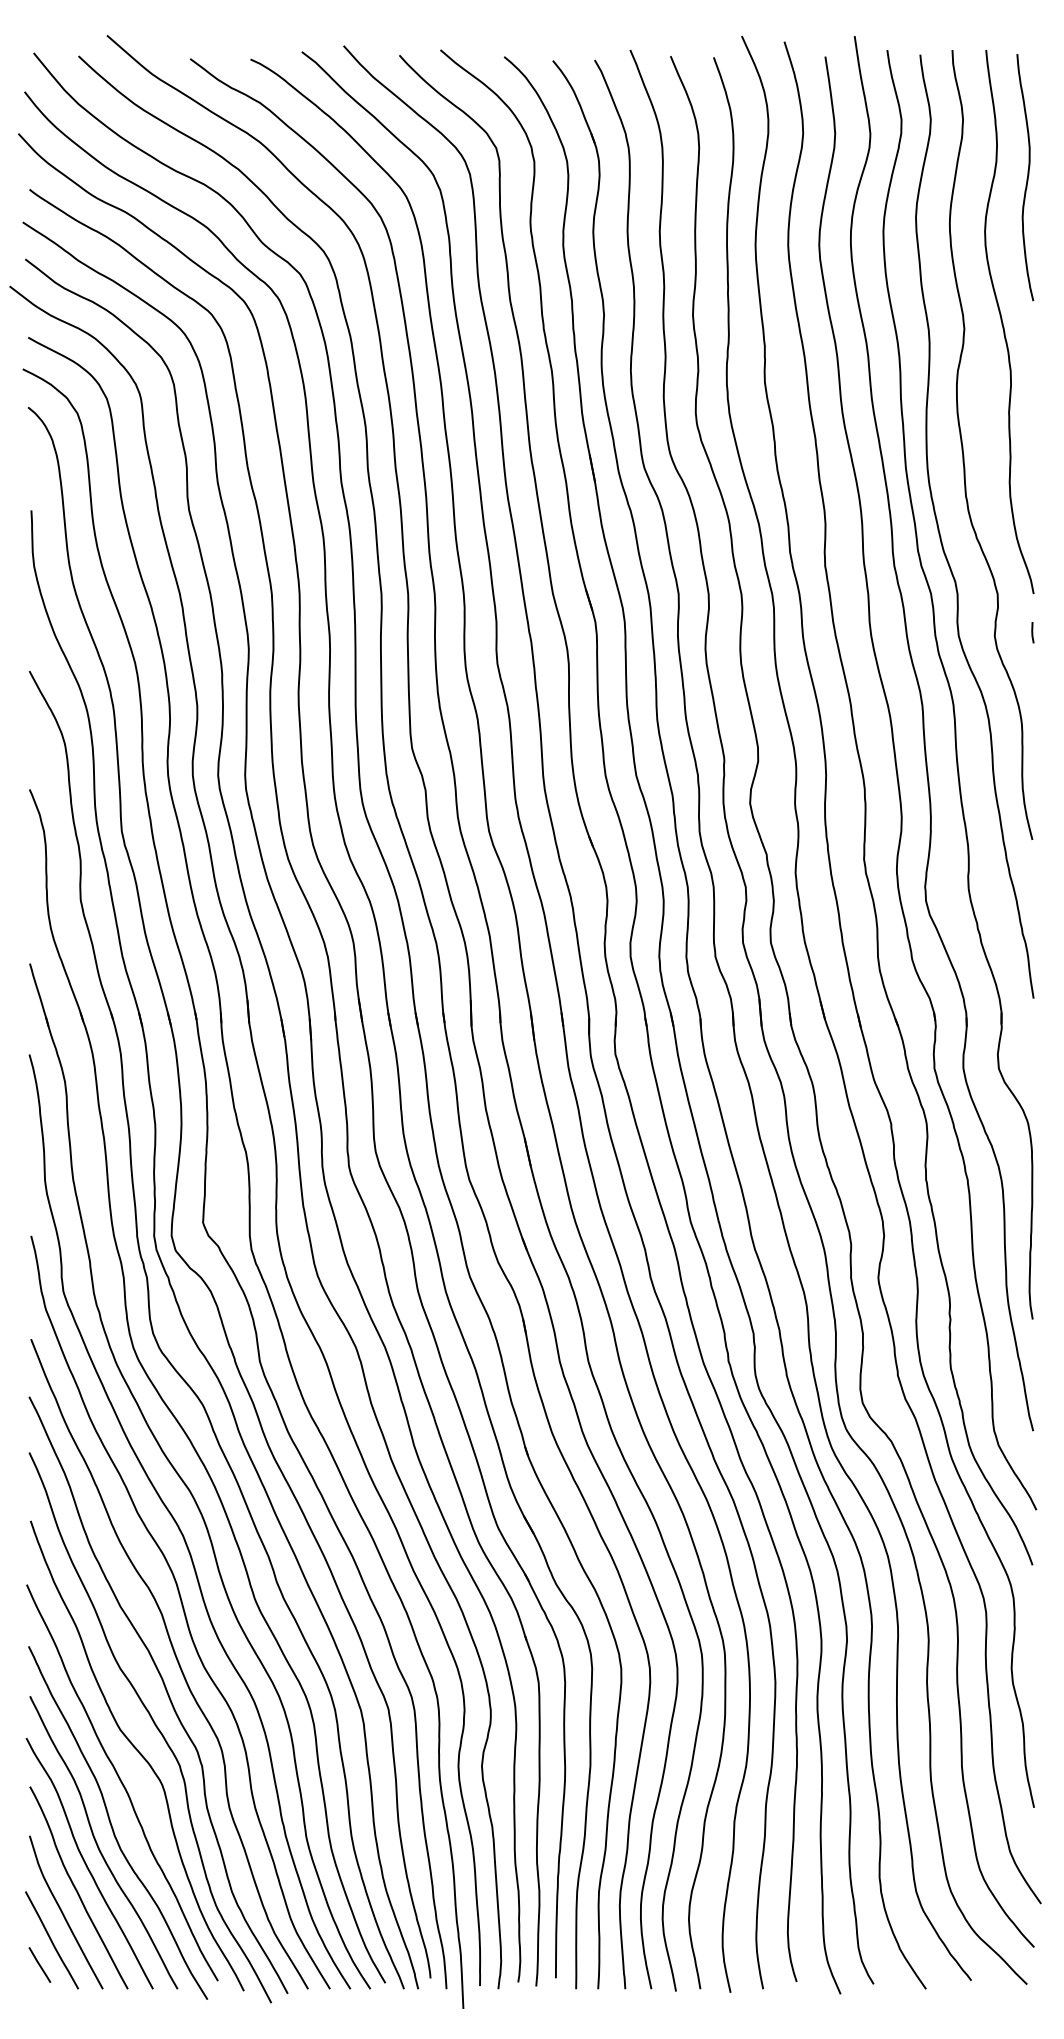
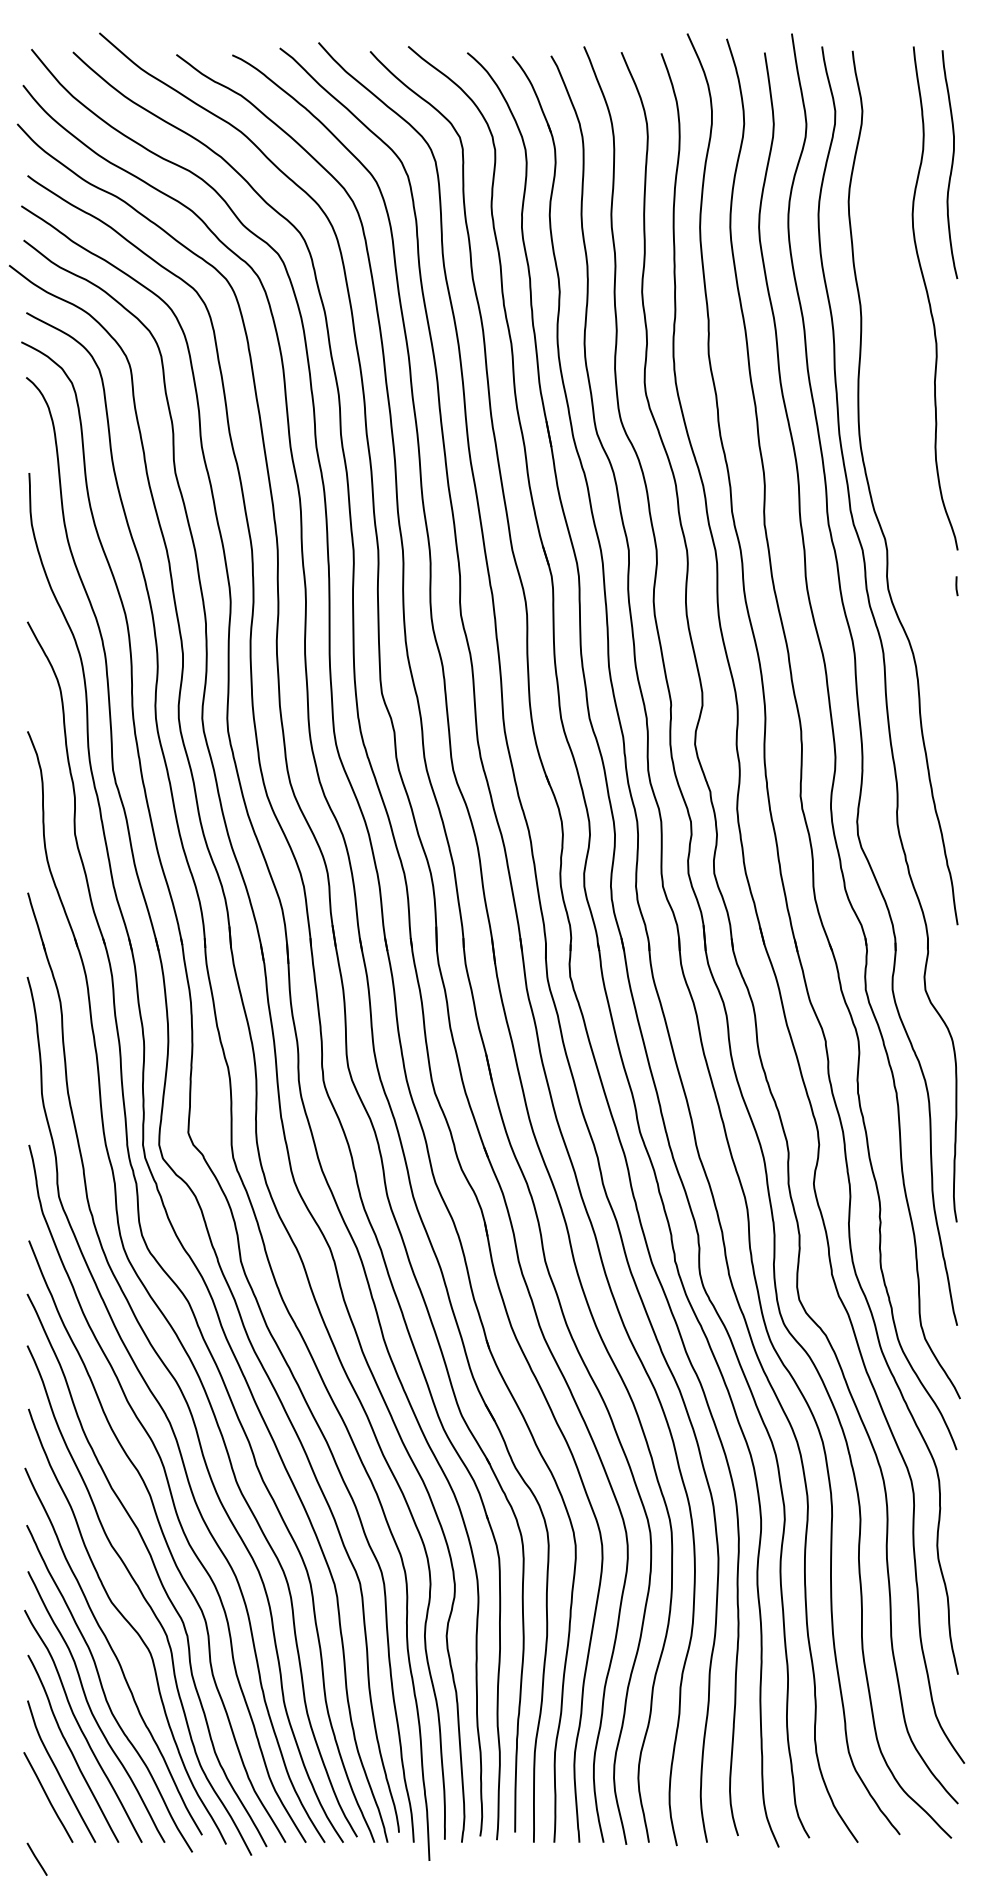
curve: (964, 452) -> (893, 419), removed
line: (39, 1964) -> (36, 1858), moved

